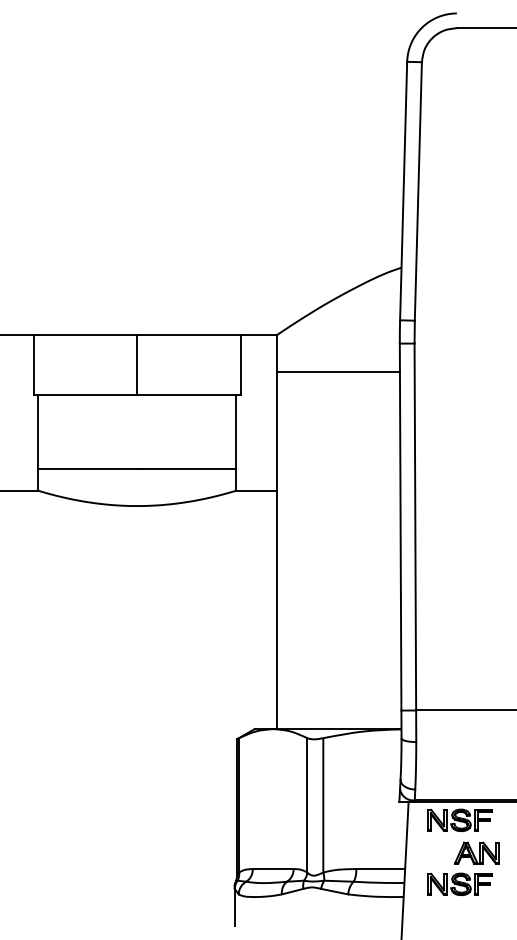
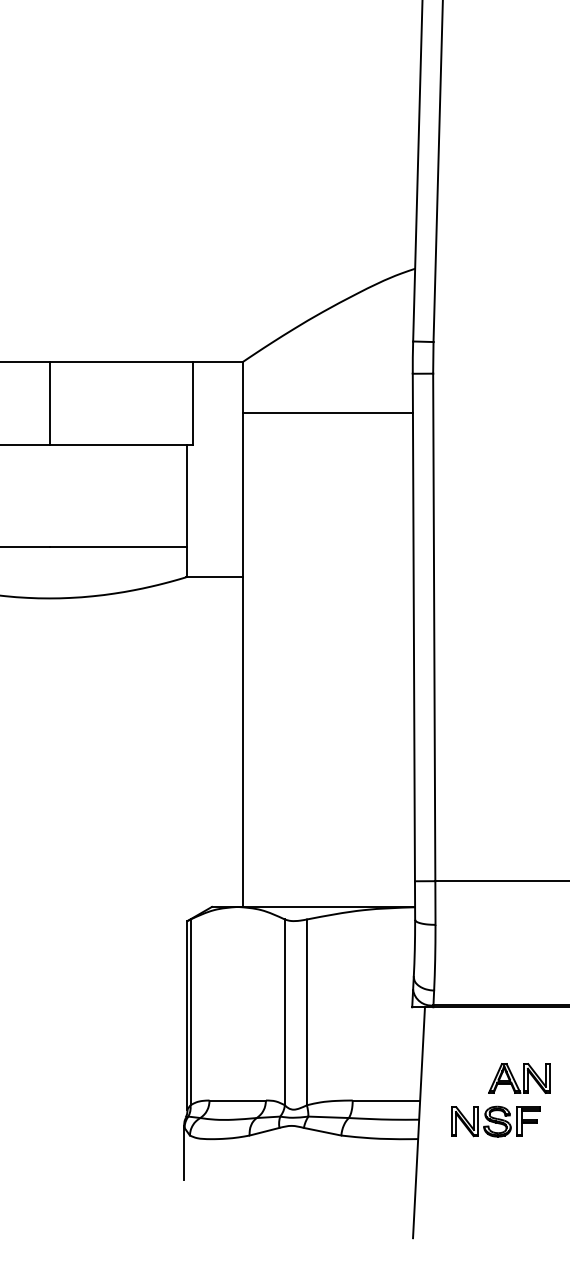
part: (459, 819) -> (495, 1031), removed

